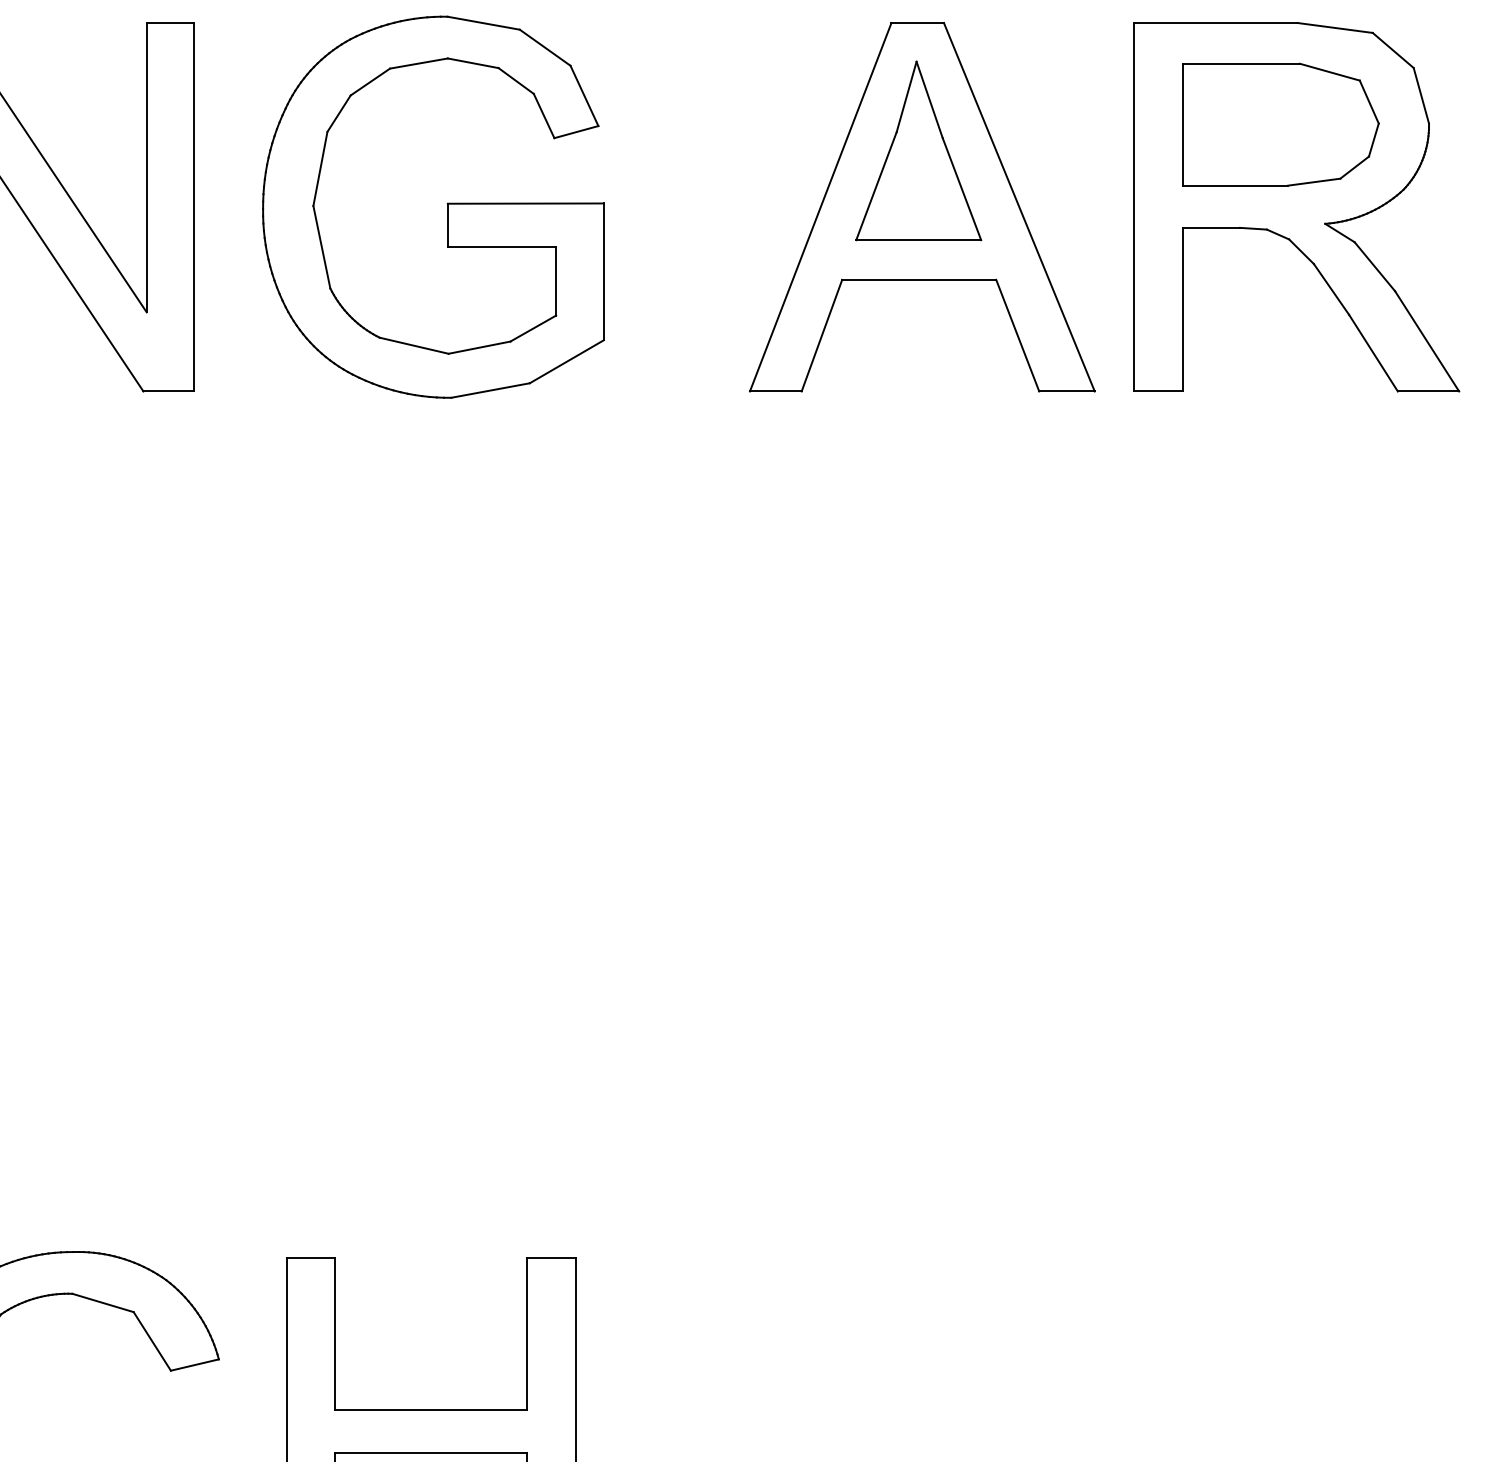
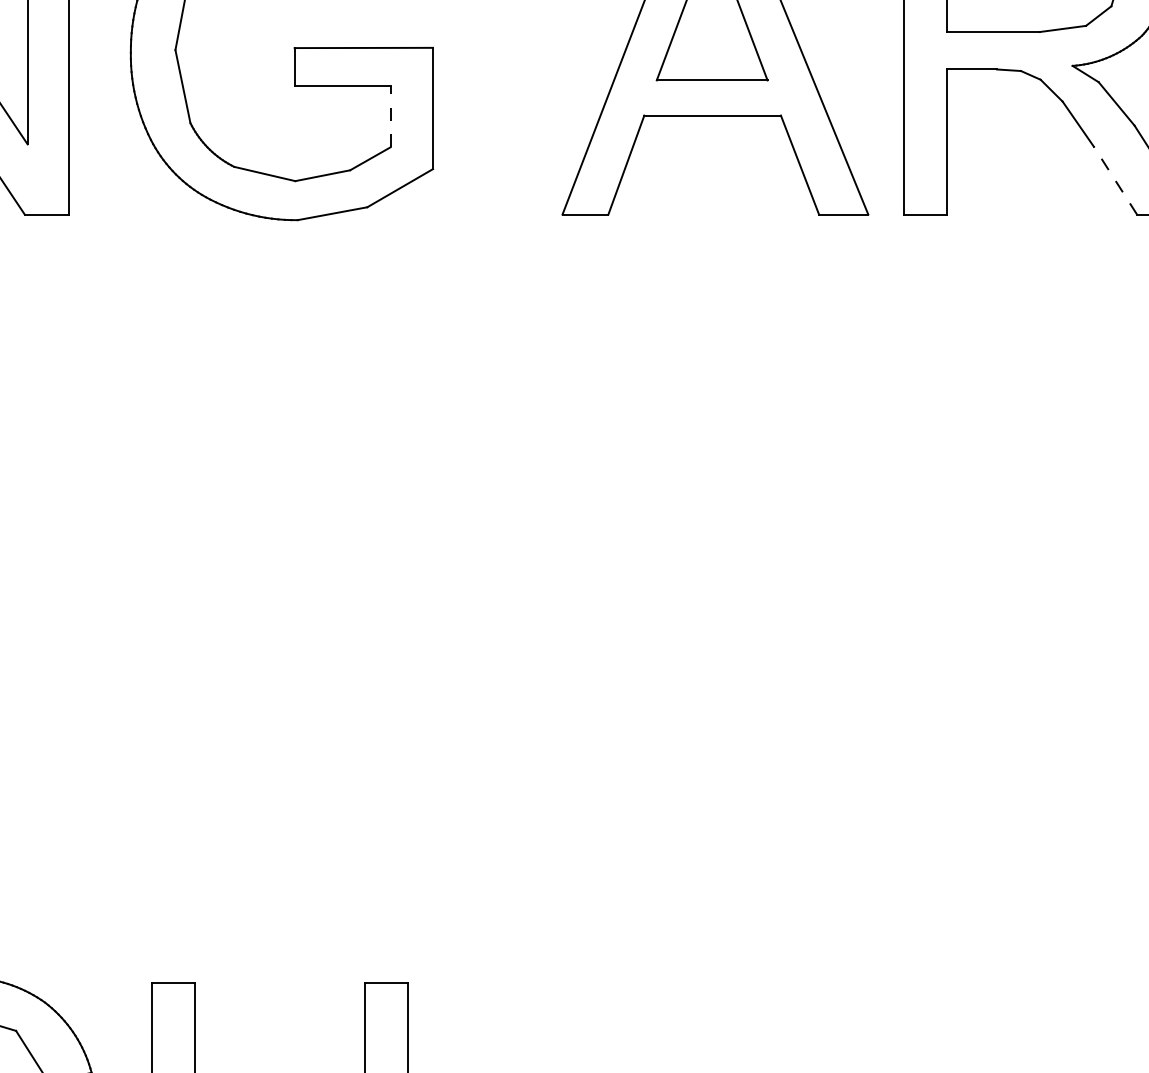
line: (556, 280) -> (391, 116), solid -> dashed
line: (1373, 352) -> (1115, 179), solid -> dashed

